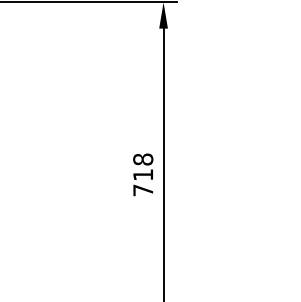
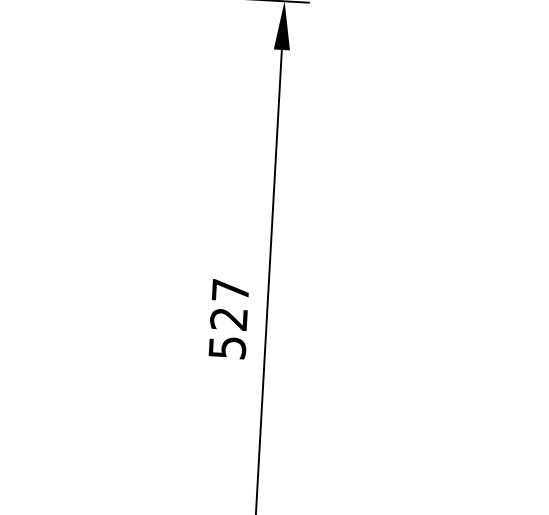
text: (143, 174) -> (229, 318), 718 -> 527

